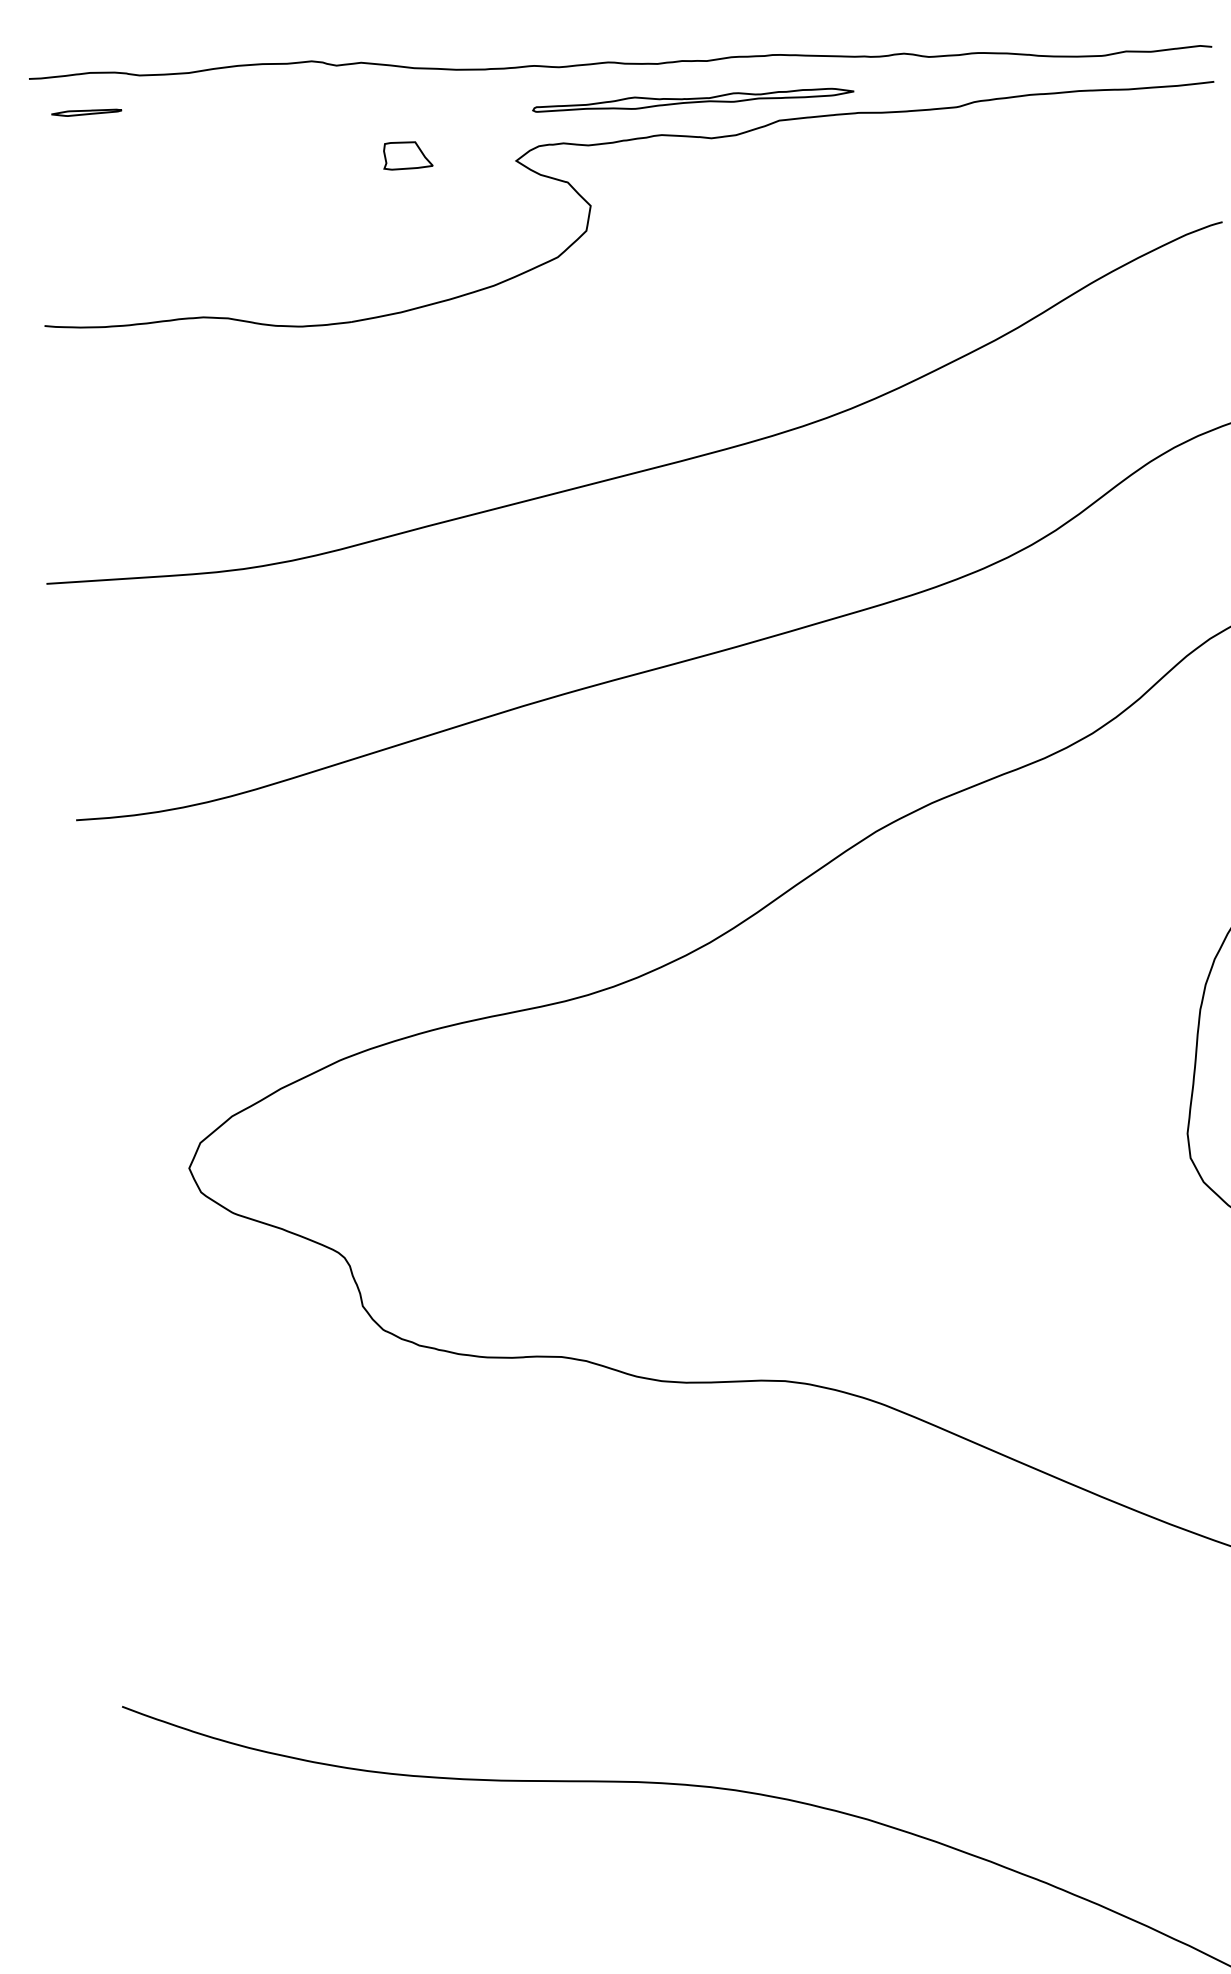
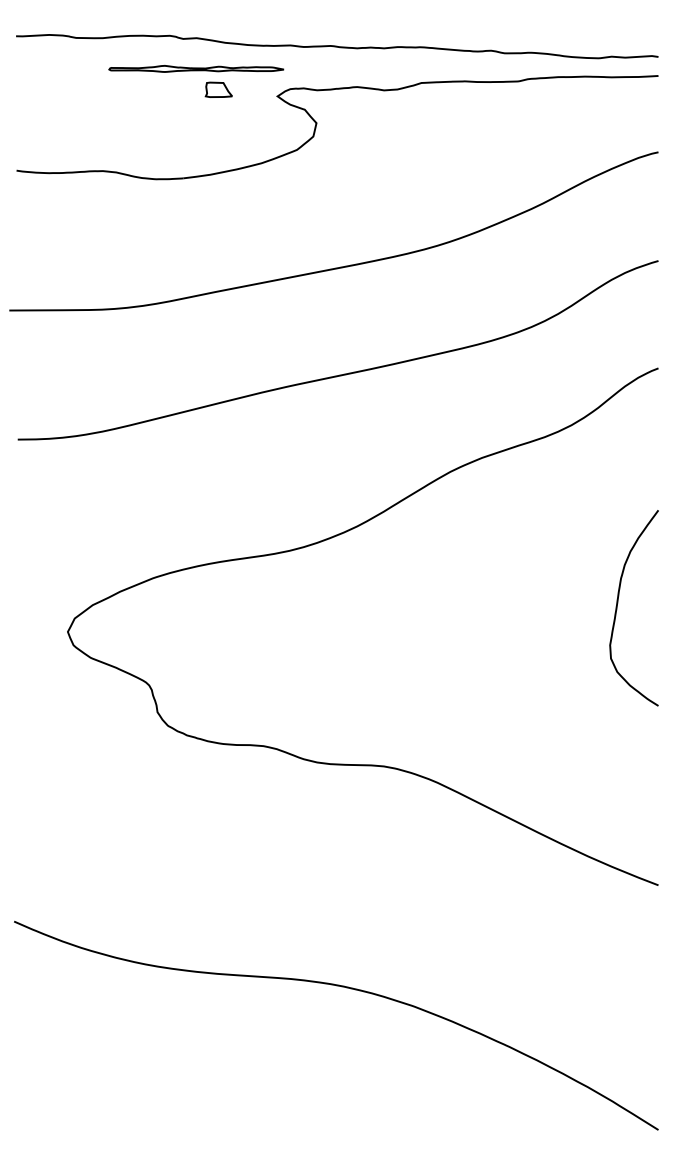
part: (693, 98) -> (196, 68), moved
line: (87, 112) -> (46, 56), removed

